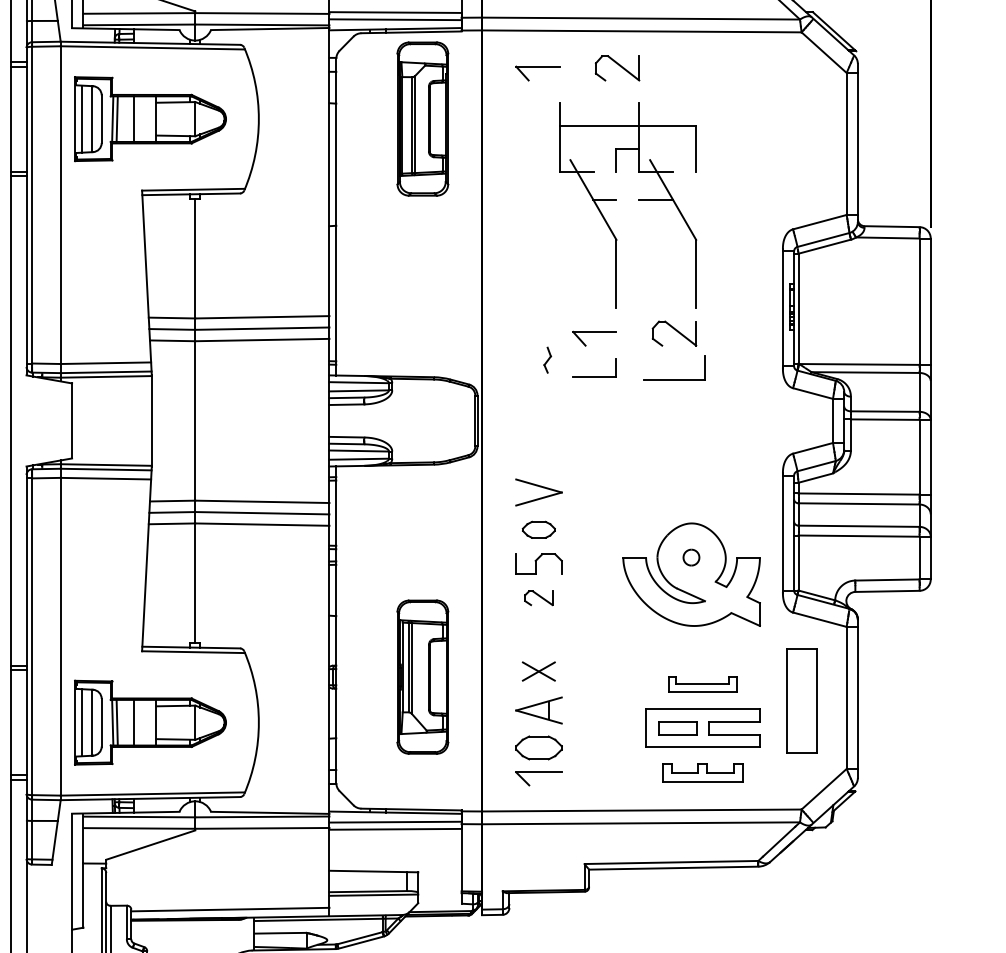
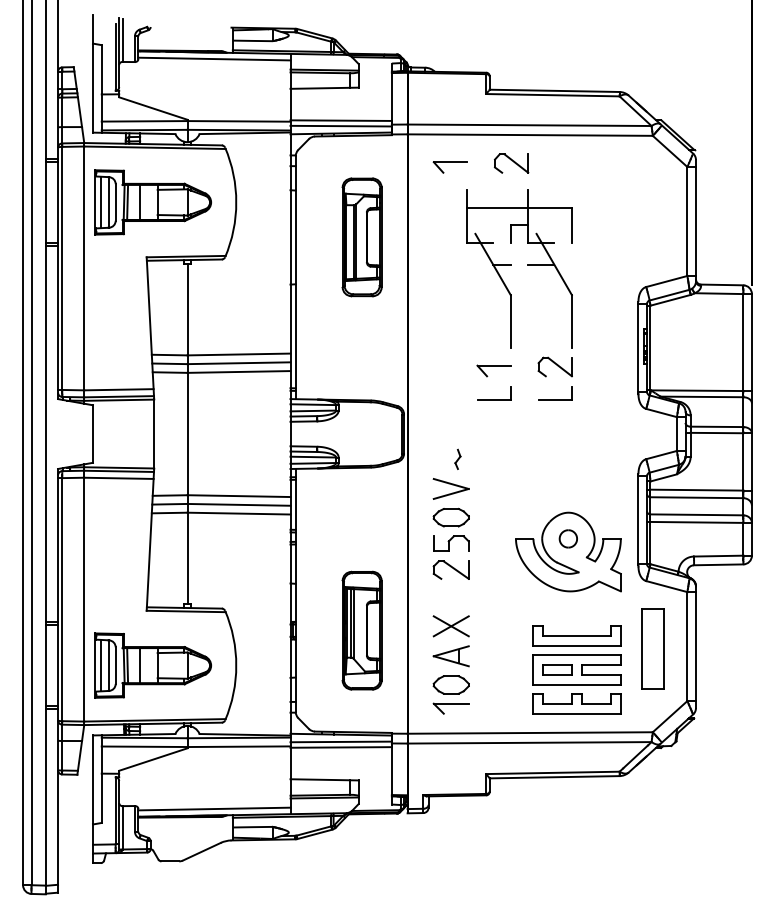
part: (421, 119) -> (361, 237), moved
part: (547, 358) -> (457, 458), moved
part: (674, 368) -> (555, 393), size x0.71
part: (537, 529) -> (450, 517), size x1.43
part: (690, 557) -> (567, 538), size x1.43
part: (537, 597) -> (450, 569), size x1.67
part: (537, 671) -> (450, 626), size x1.43
part: (702, 683) -> (576, 635), size x1.67
part: (702, 772) -> (576, 703), size x1.43

